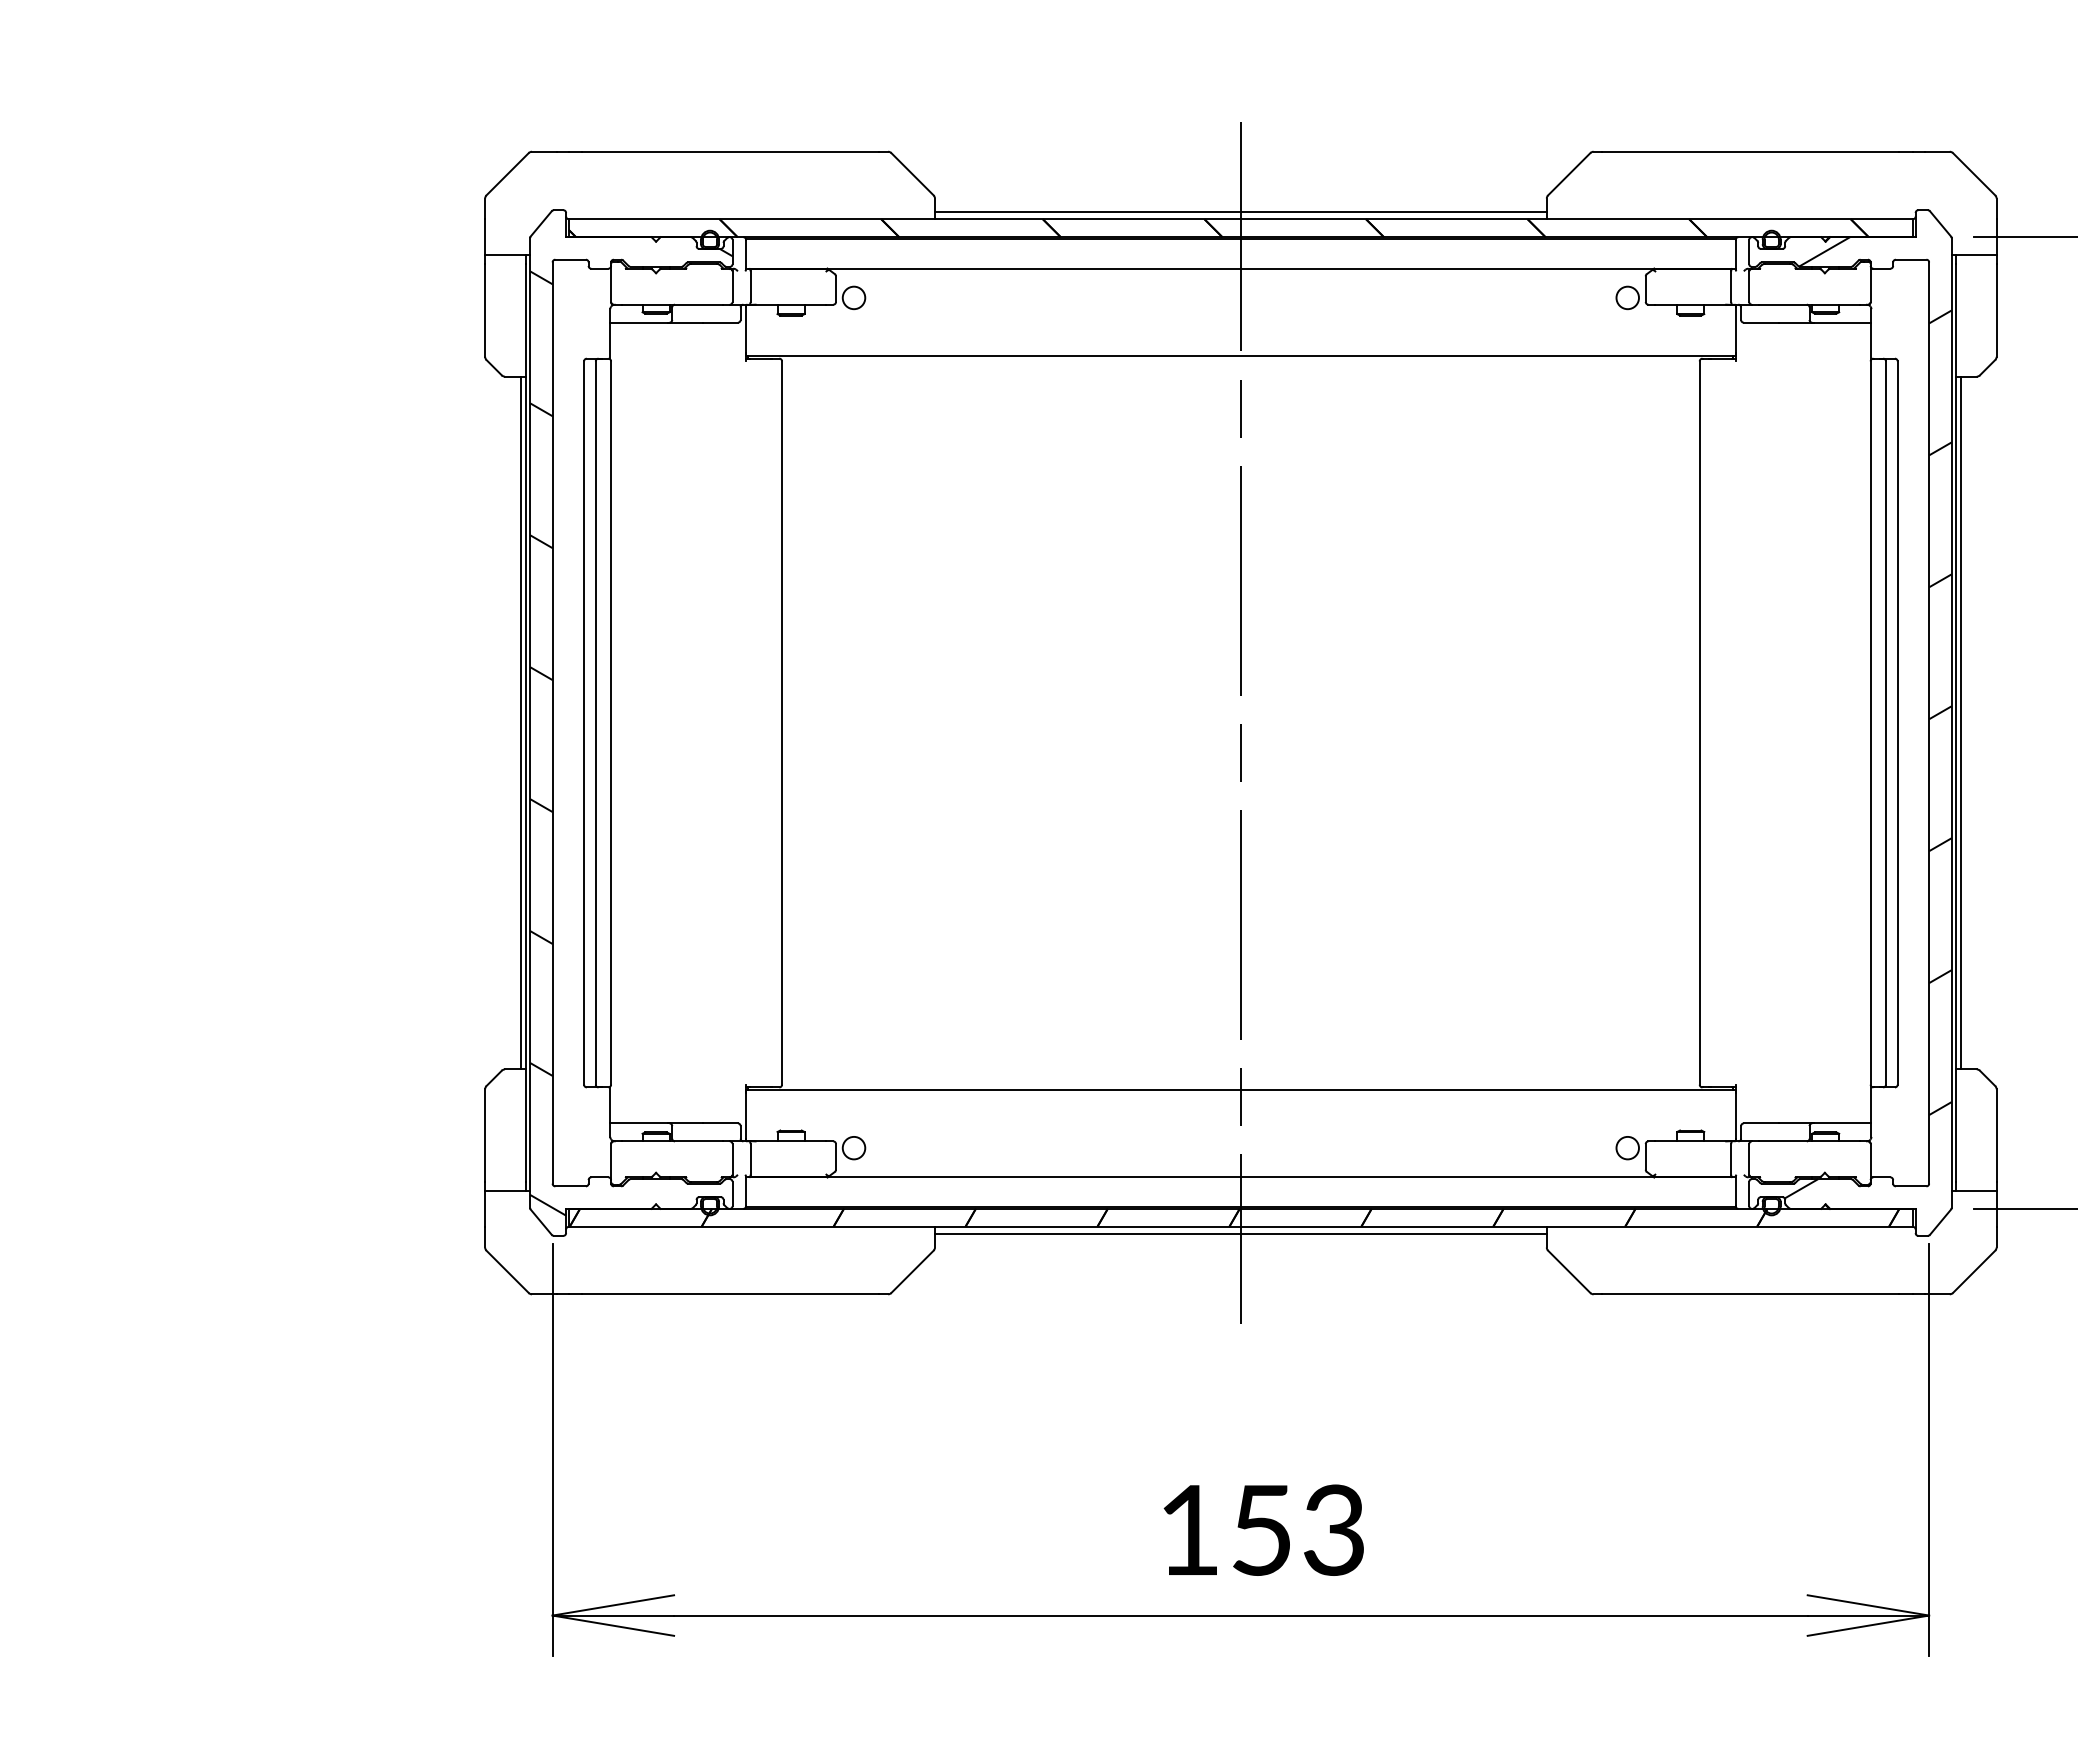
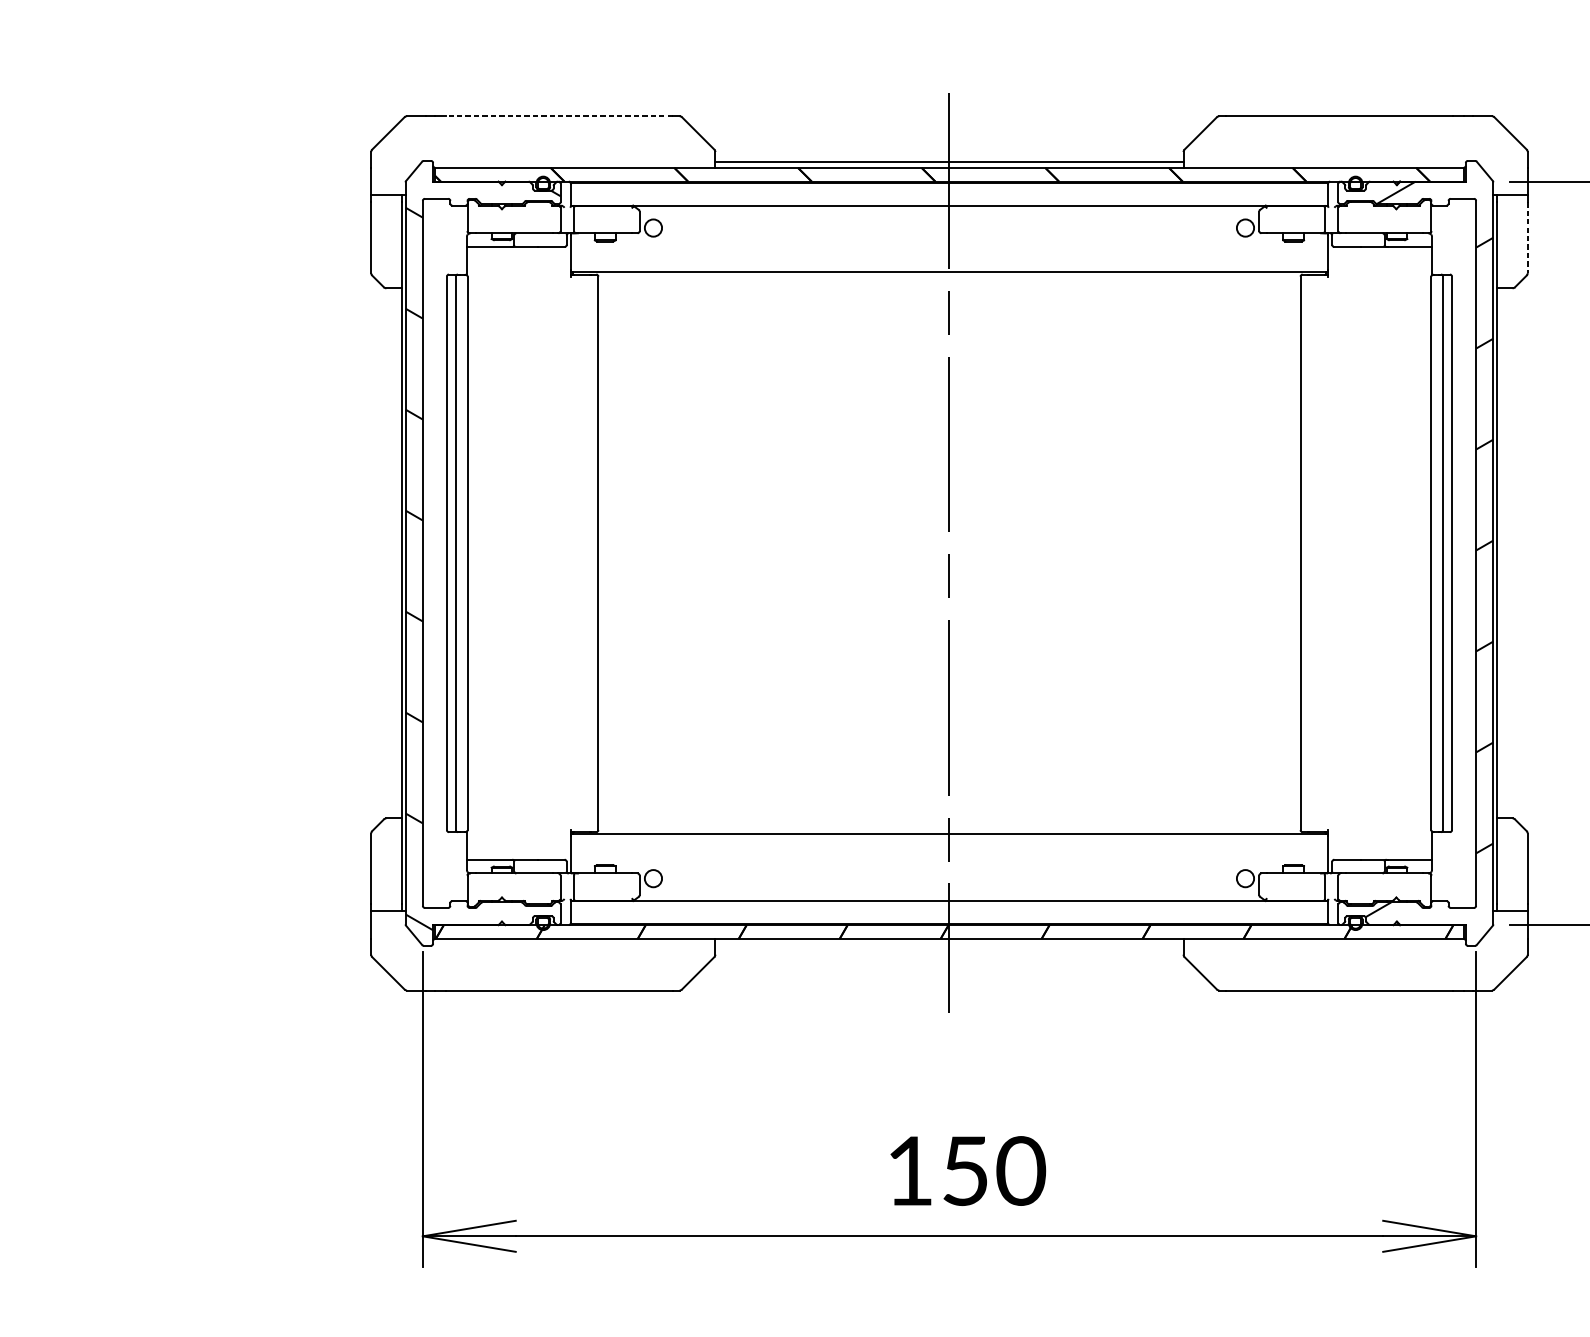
line: (730, 151) -> (558, 116), solid -> dashed
line: (1996, 311) -> (1527, 238), solid -> dashed
line: (521, 722) -> (399, 552), removed
line: (1960, 722) -> (1500, 552), removed
line: (1240, 1234) -> (949, 944), removed
text: (1334, 1529) -> (1021, 1170), 153 -> 150

